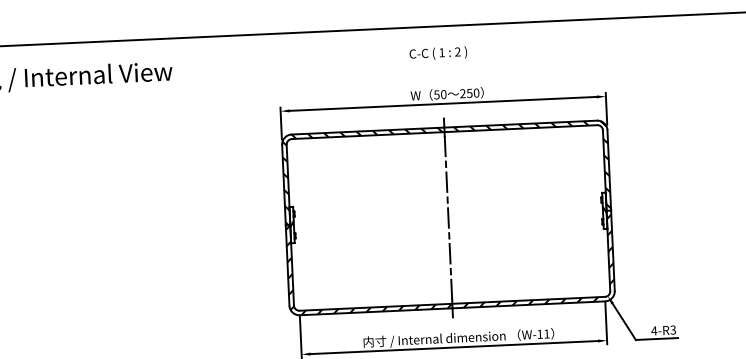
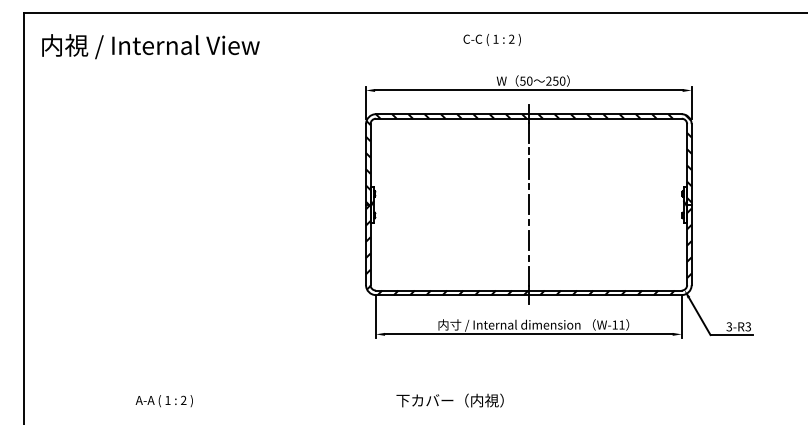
text: (437, 53) -> (491, 39), moved
text: (654, 330) -> (729, 326), 4-R3 -> 3-R3

